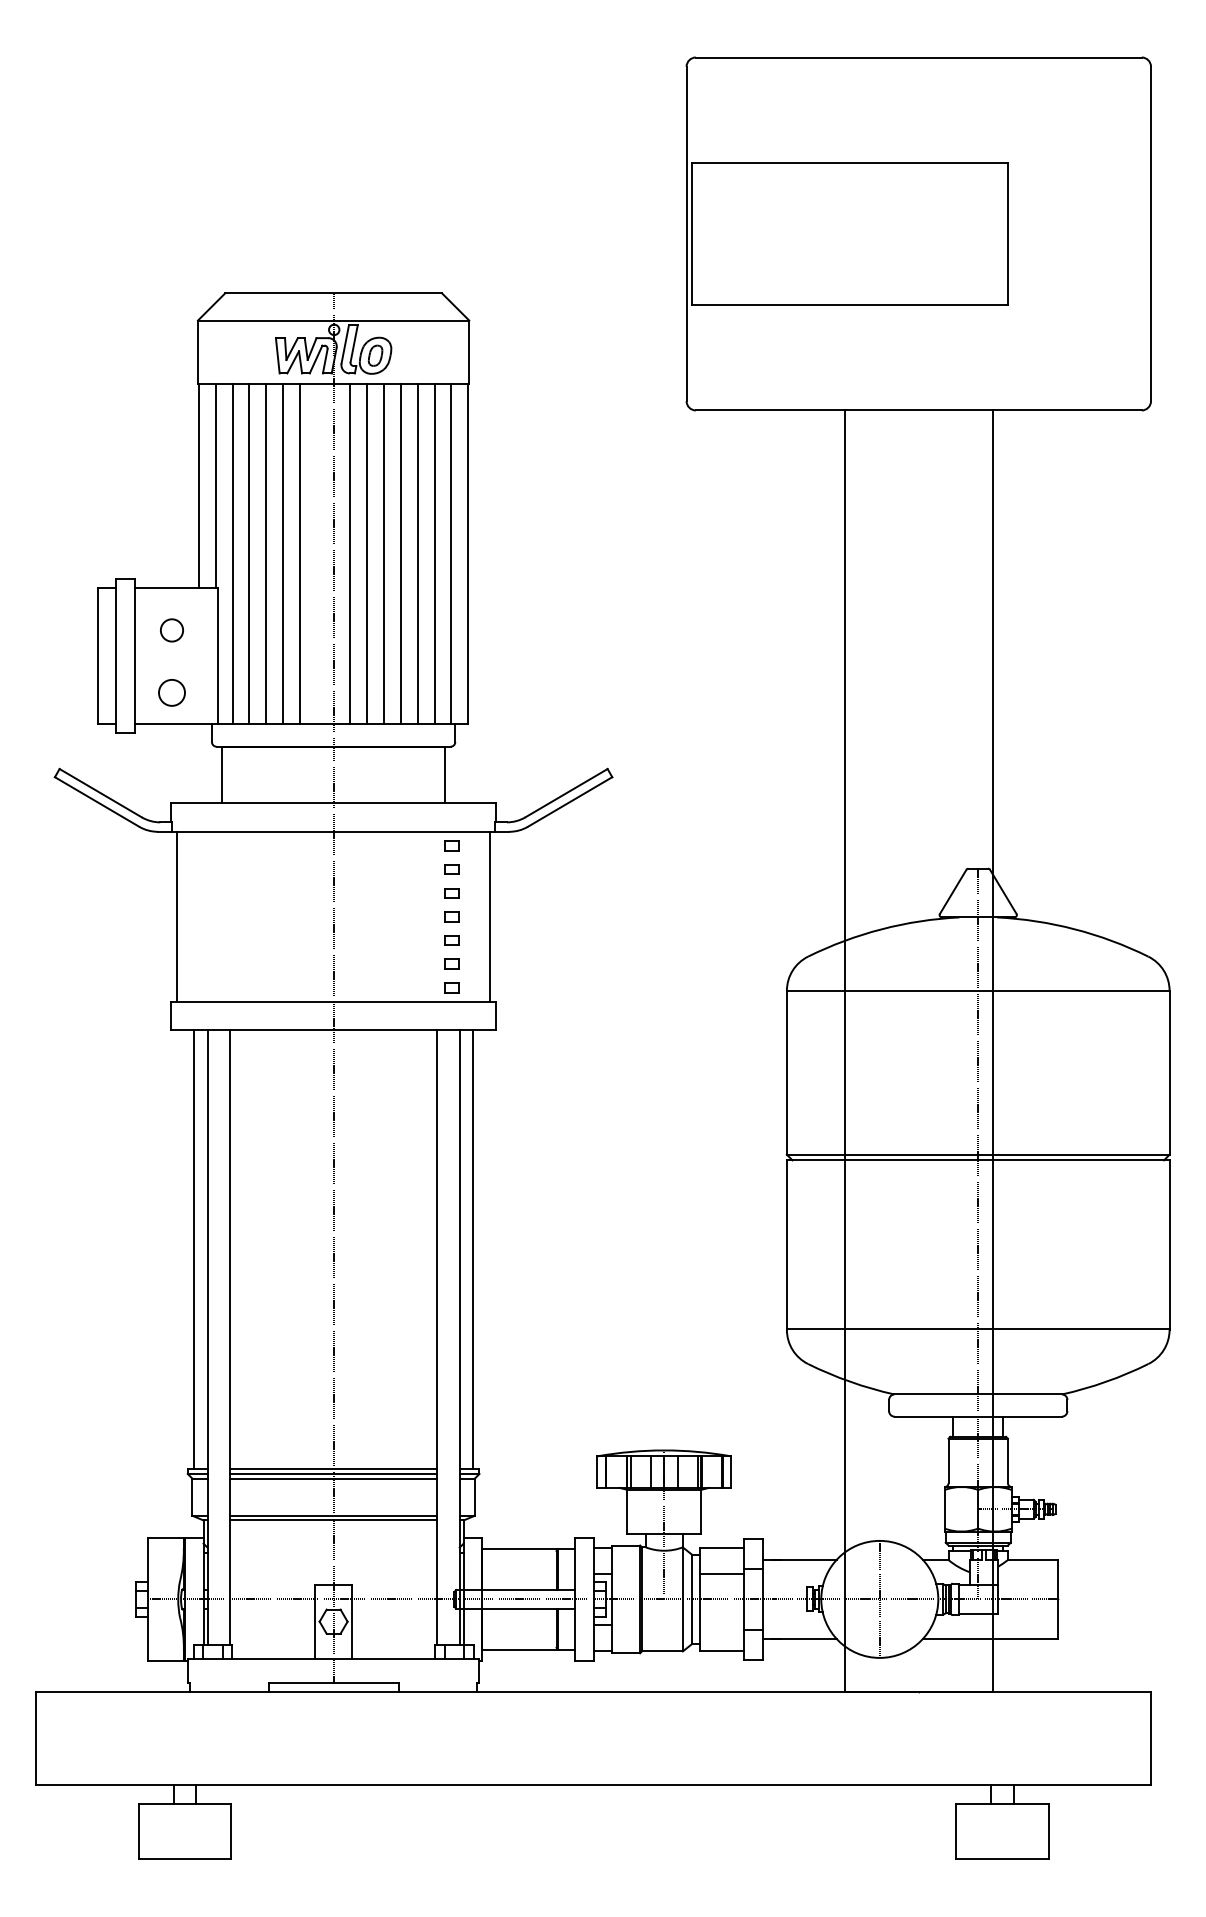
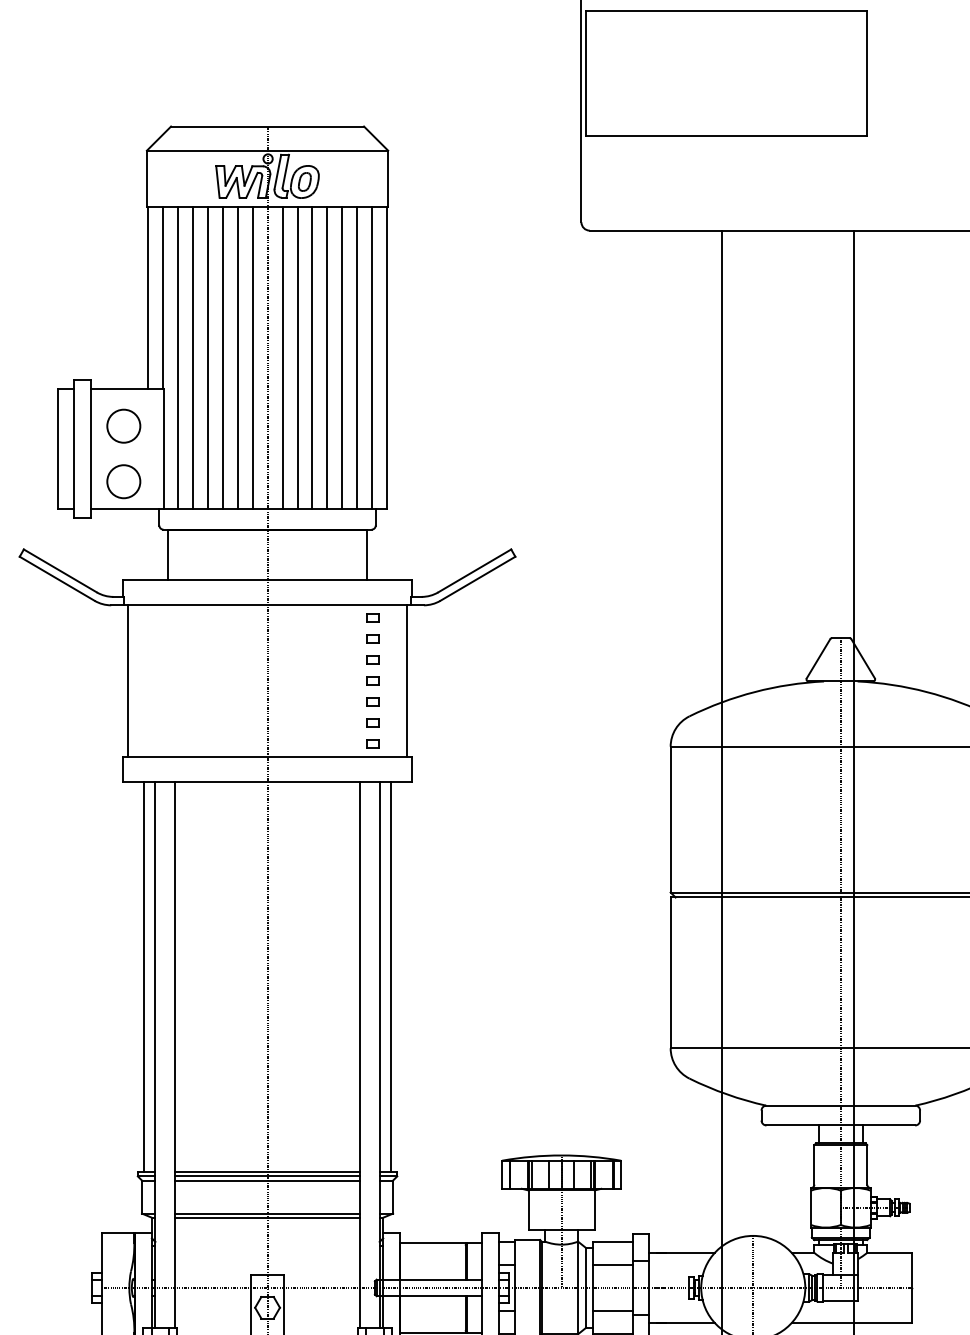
line: (316, 554) -> (252, 358), added
circle: (171, 630) -> (123, 426), size x1.67
circle: (171, 692) -> (123, 481), size x1.43
line: (721, 1625) -> (612, 1311), added

